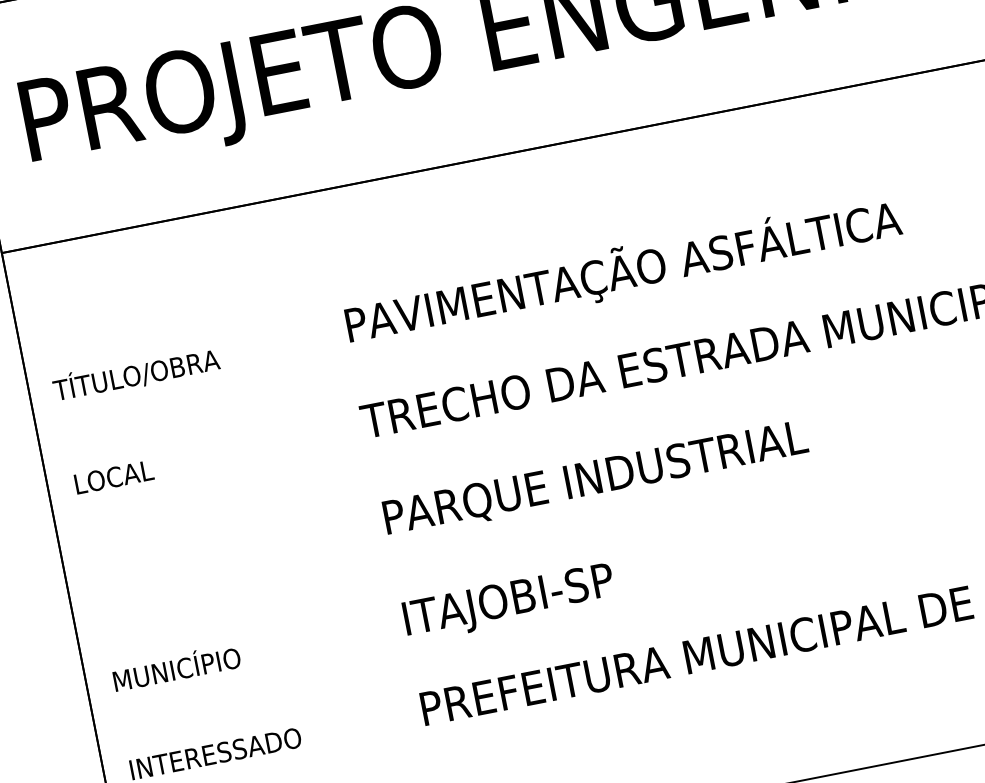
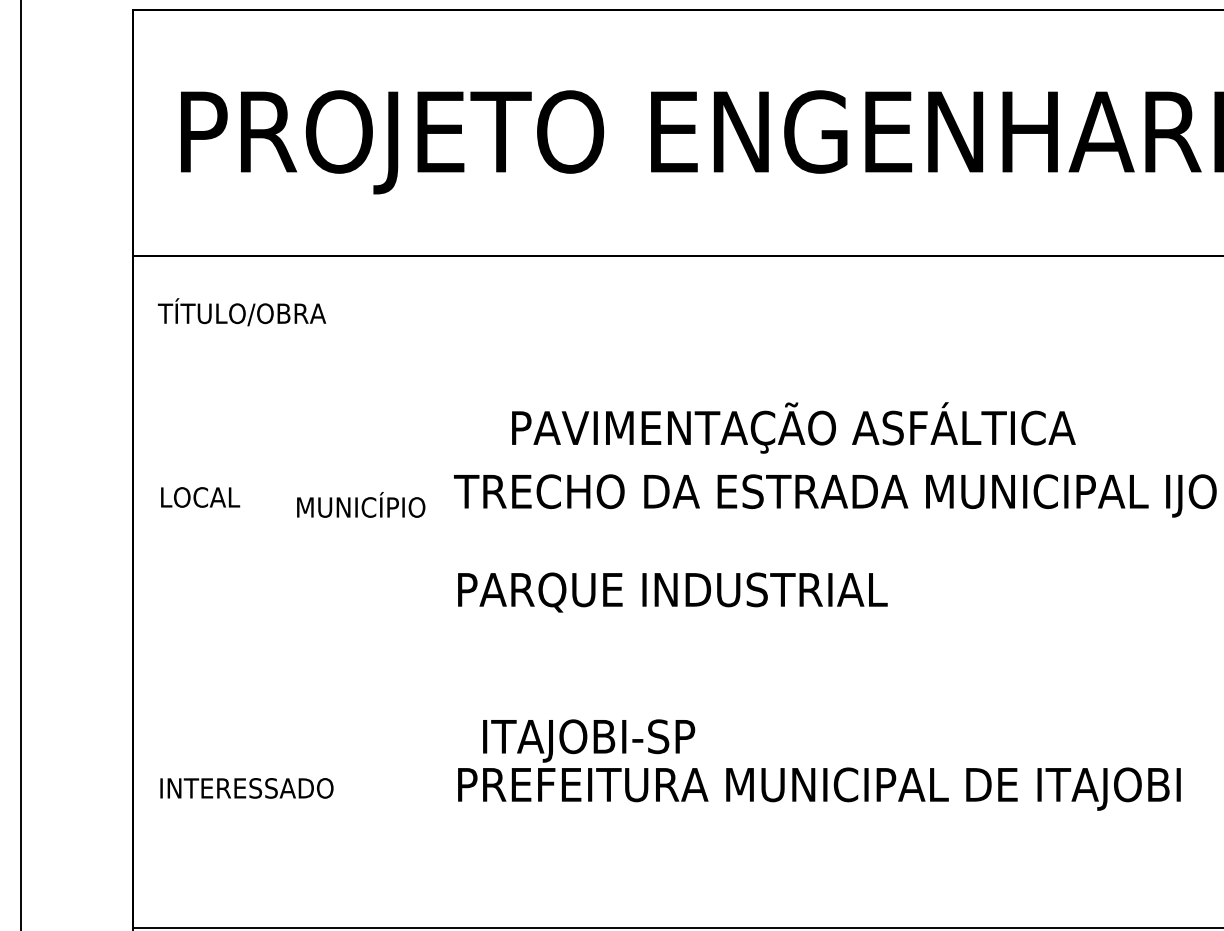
text: (623, 271) -> (793, 427), moved
text: (135, 374) -> (241, 312), moved
text: (509, 602) -> (589, 740), moved
text: (176, 666) -> (361, 504), moved

